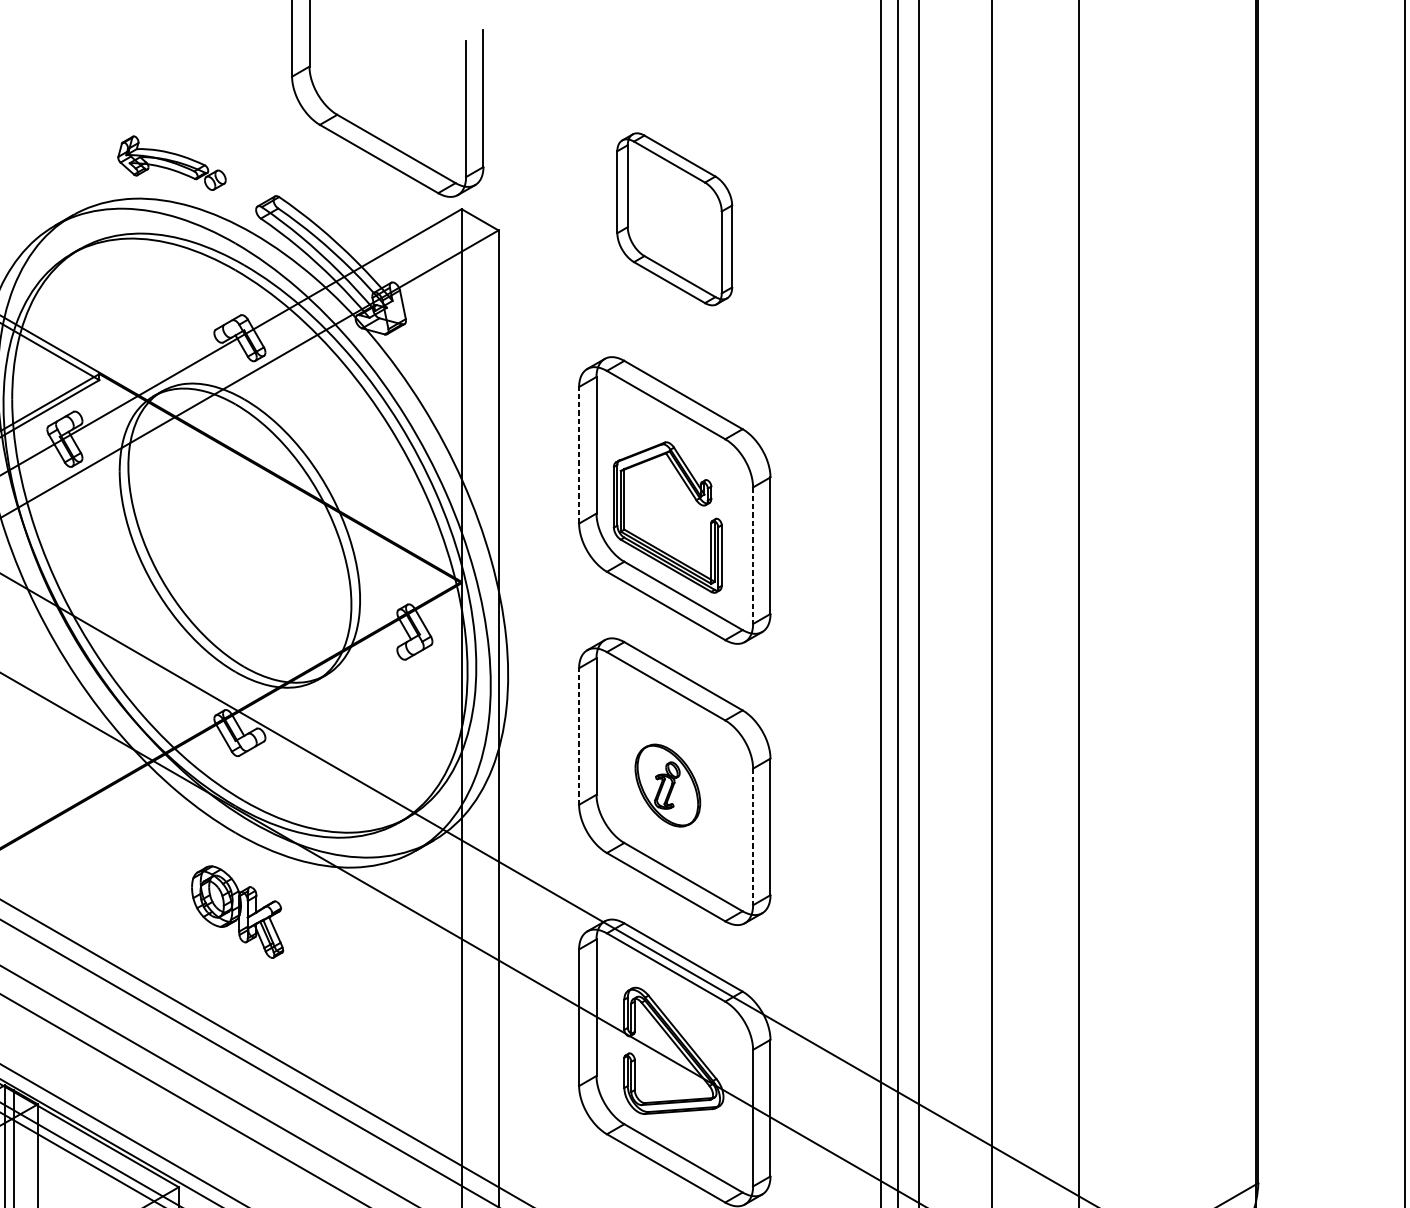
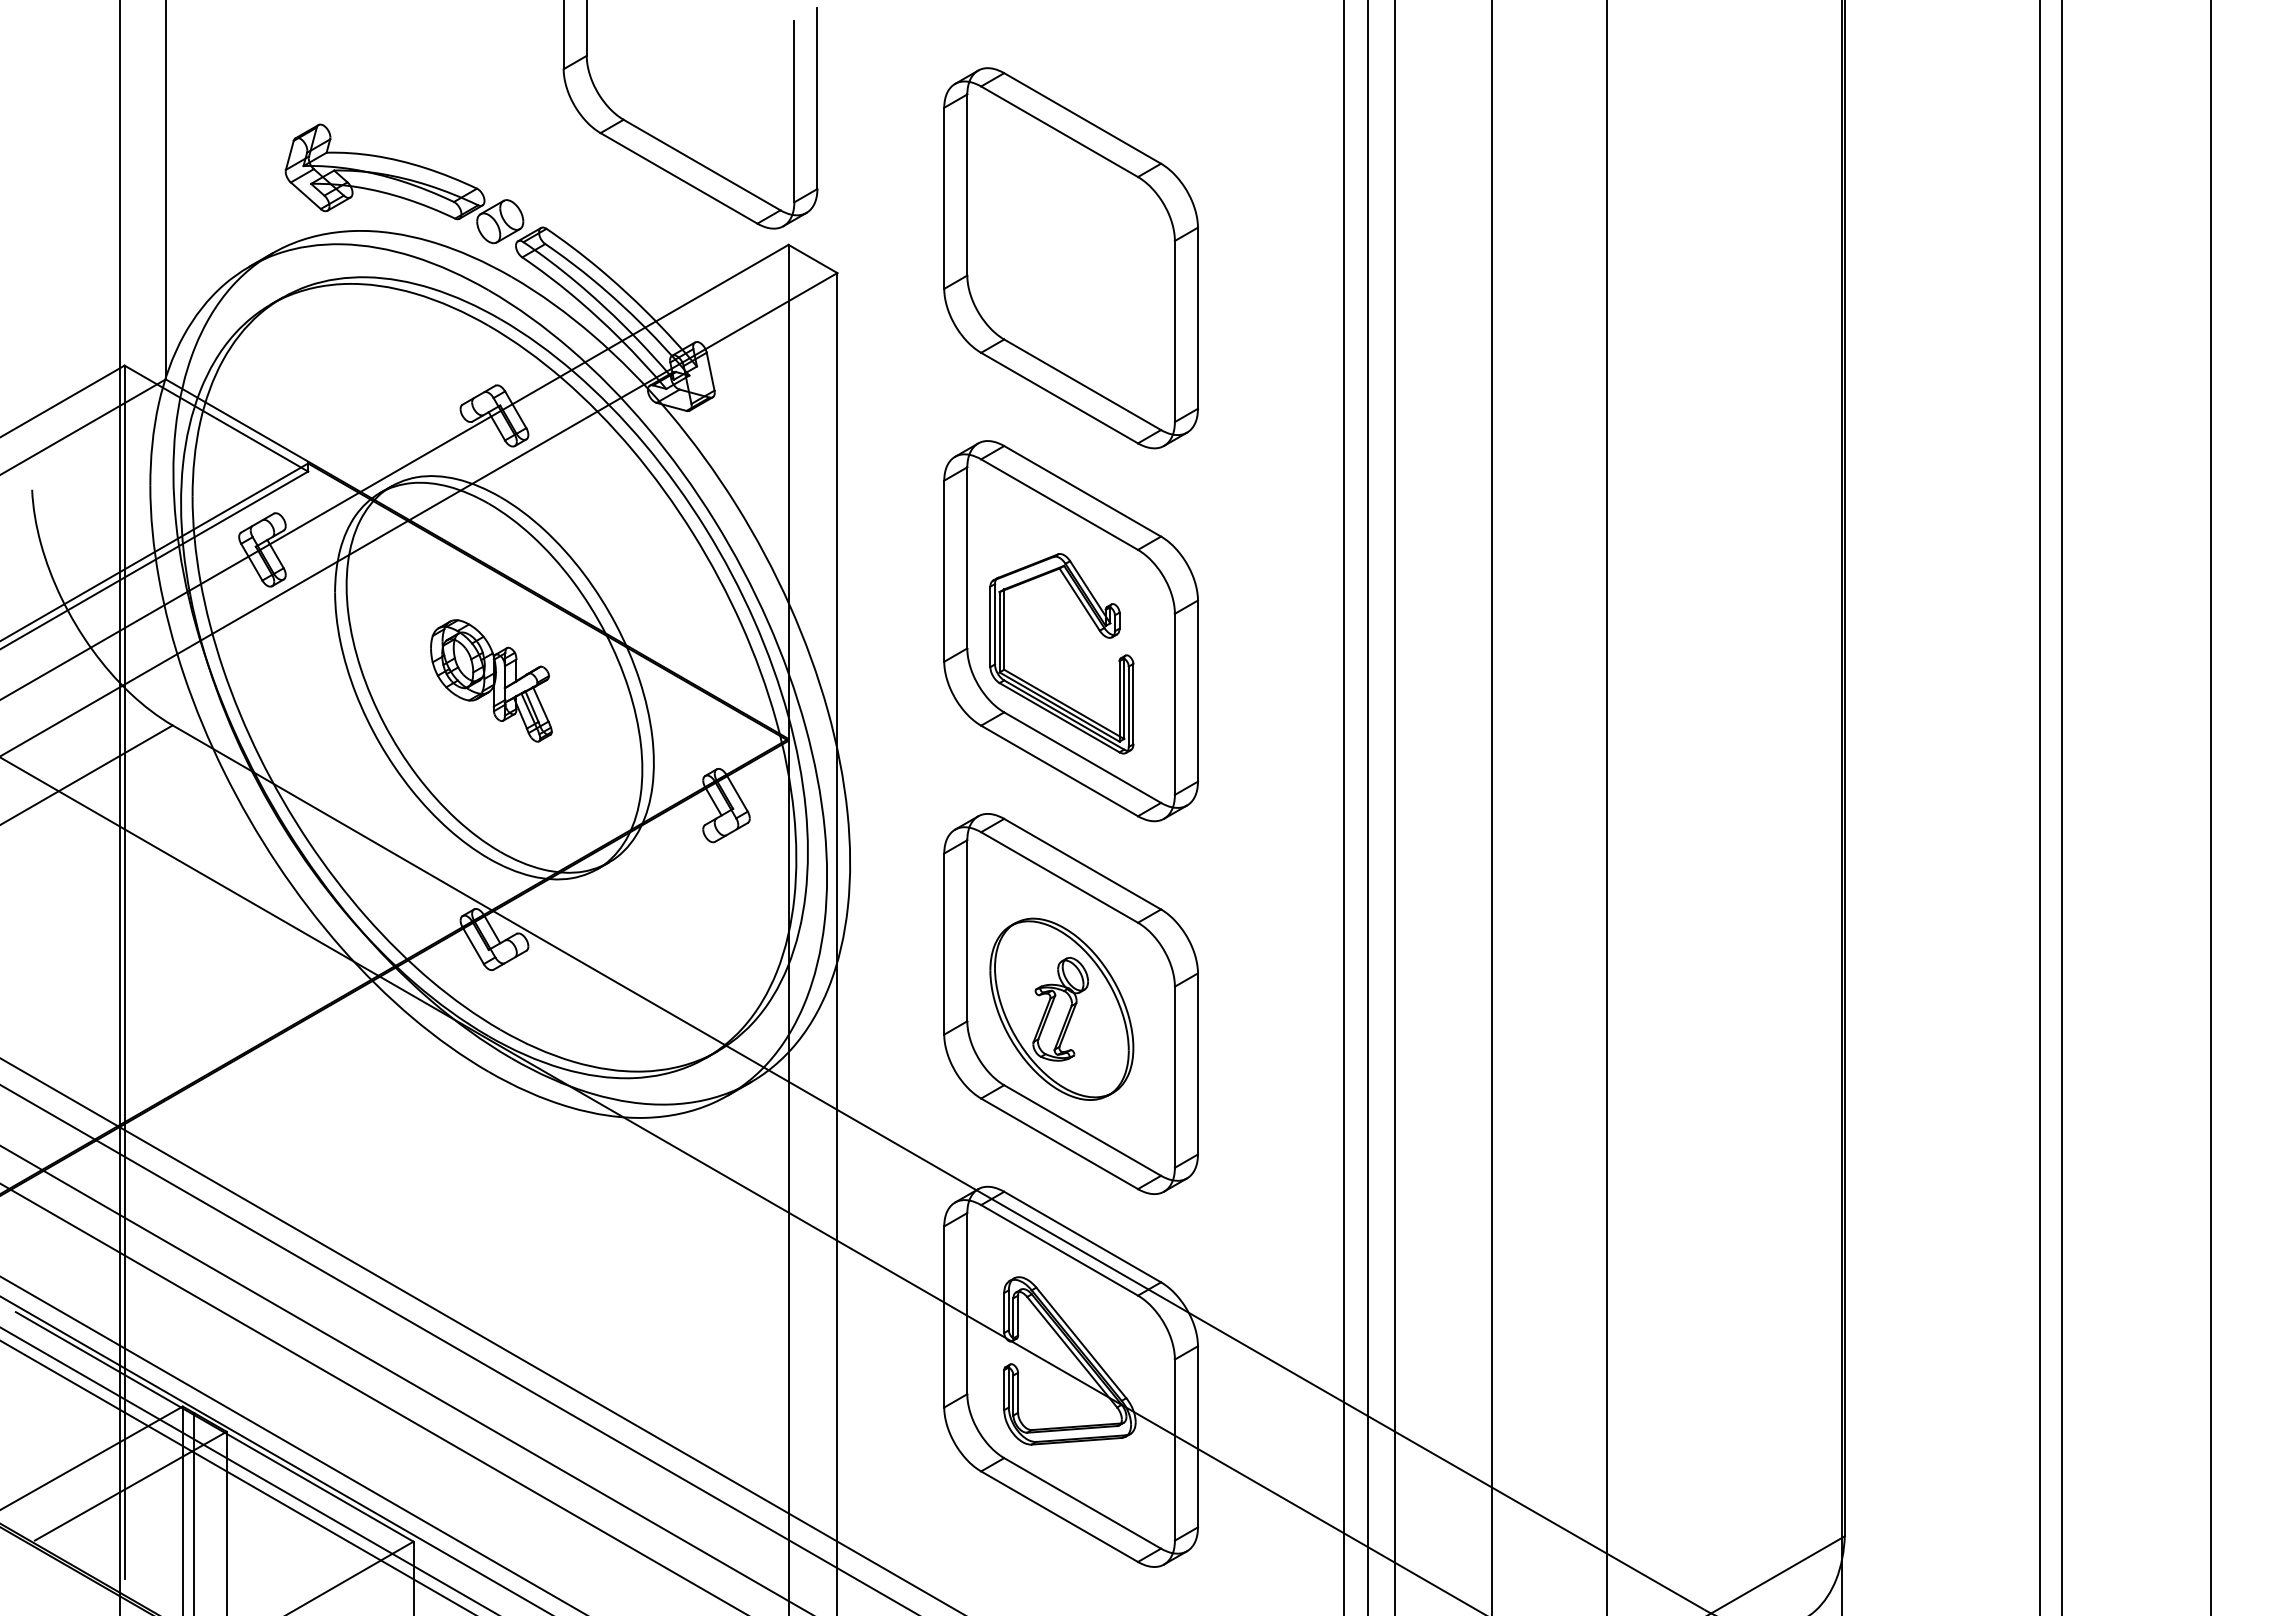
part: (172, 162) -> (404, 183), size x1.67
part: (674, 219) -> (1070, 258), size x1.67
line: (579, 455) -> (944, 571), dashed -> solid
line: (752, 555) -> (1174, 704), dashed -> solid
line: (579, 736) -> (944, 944), dashed -> solid
part: (667, 785) -> (1061, 1008), size x1.67
line: (752, 837) -> (1174, 1077), dashed -> solid
part: (237, 911) -> (491, 680), moved

